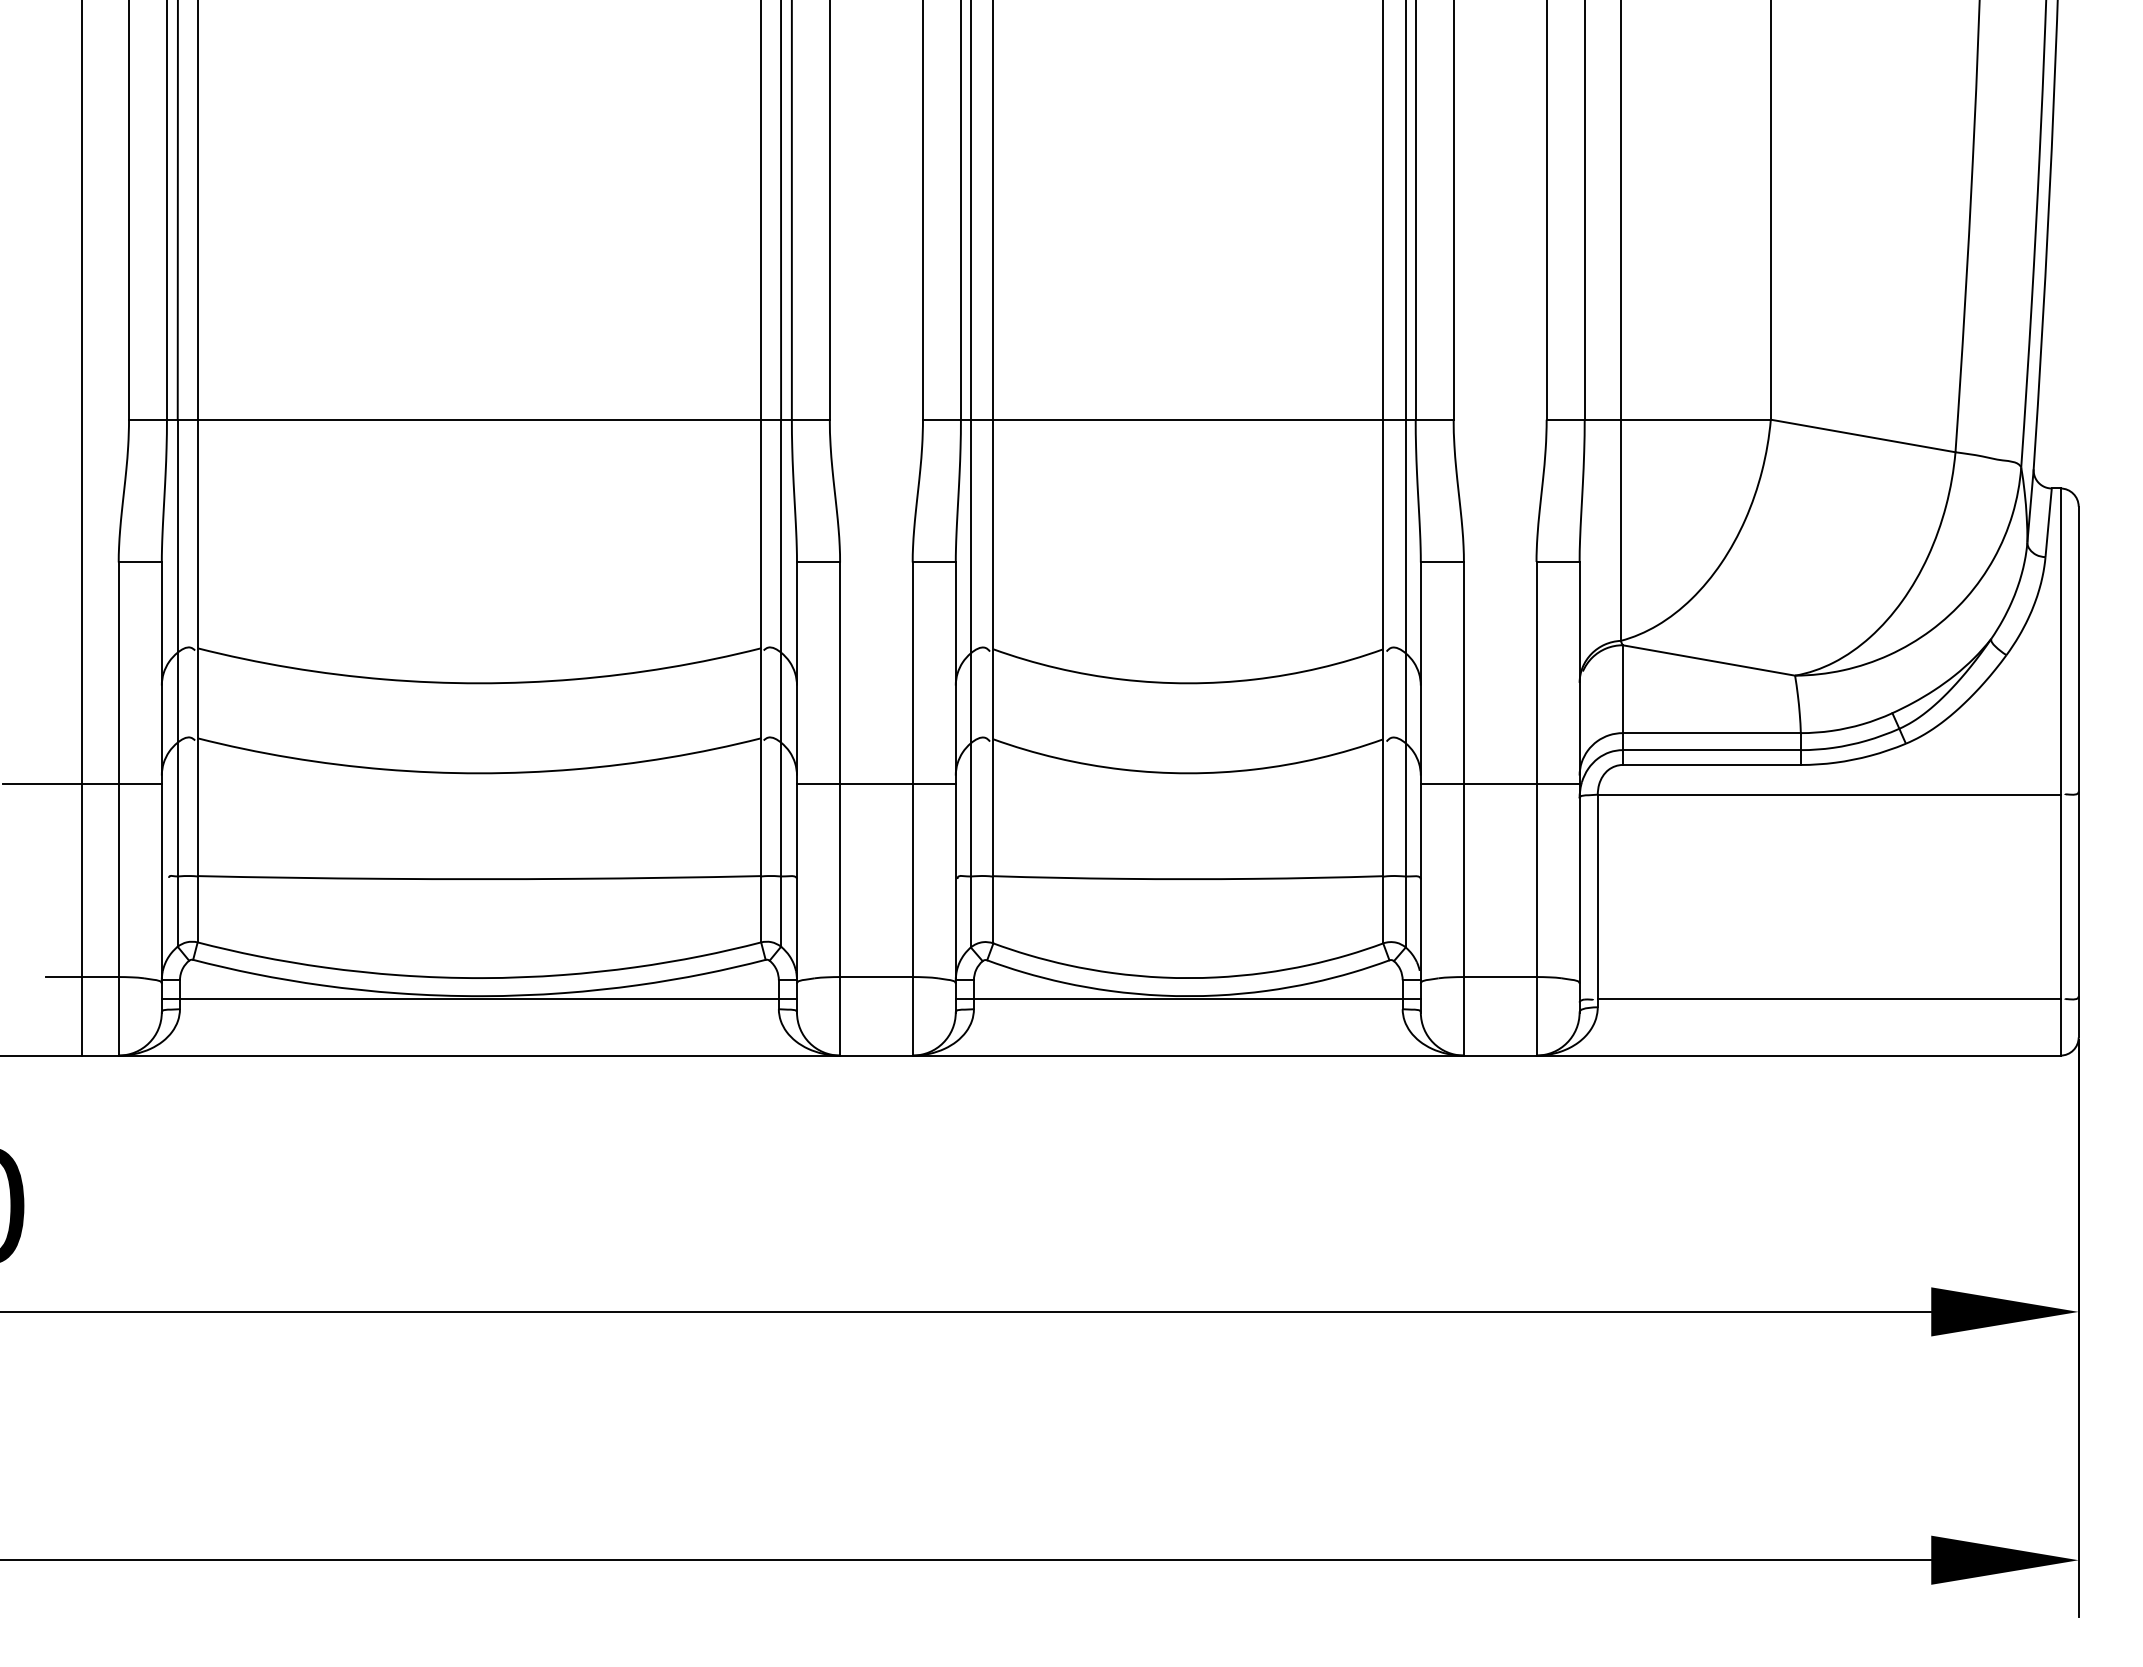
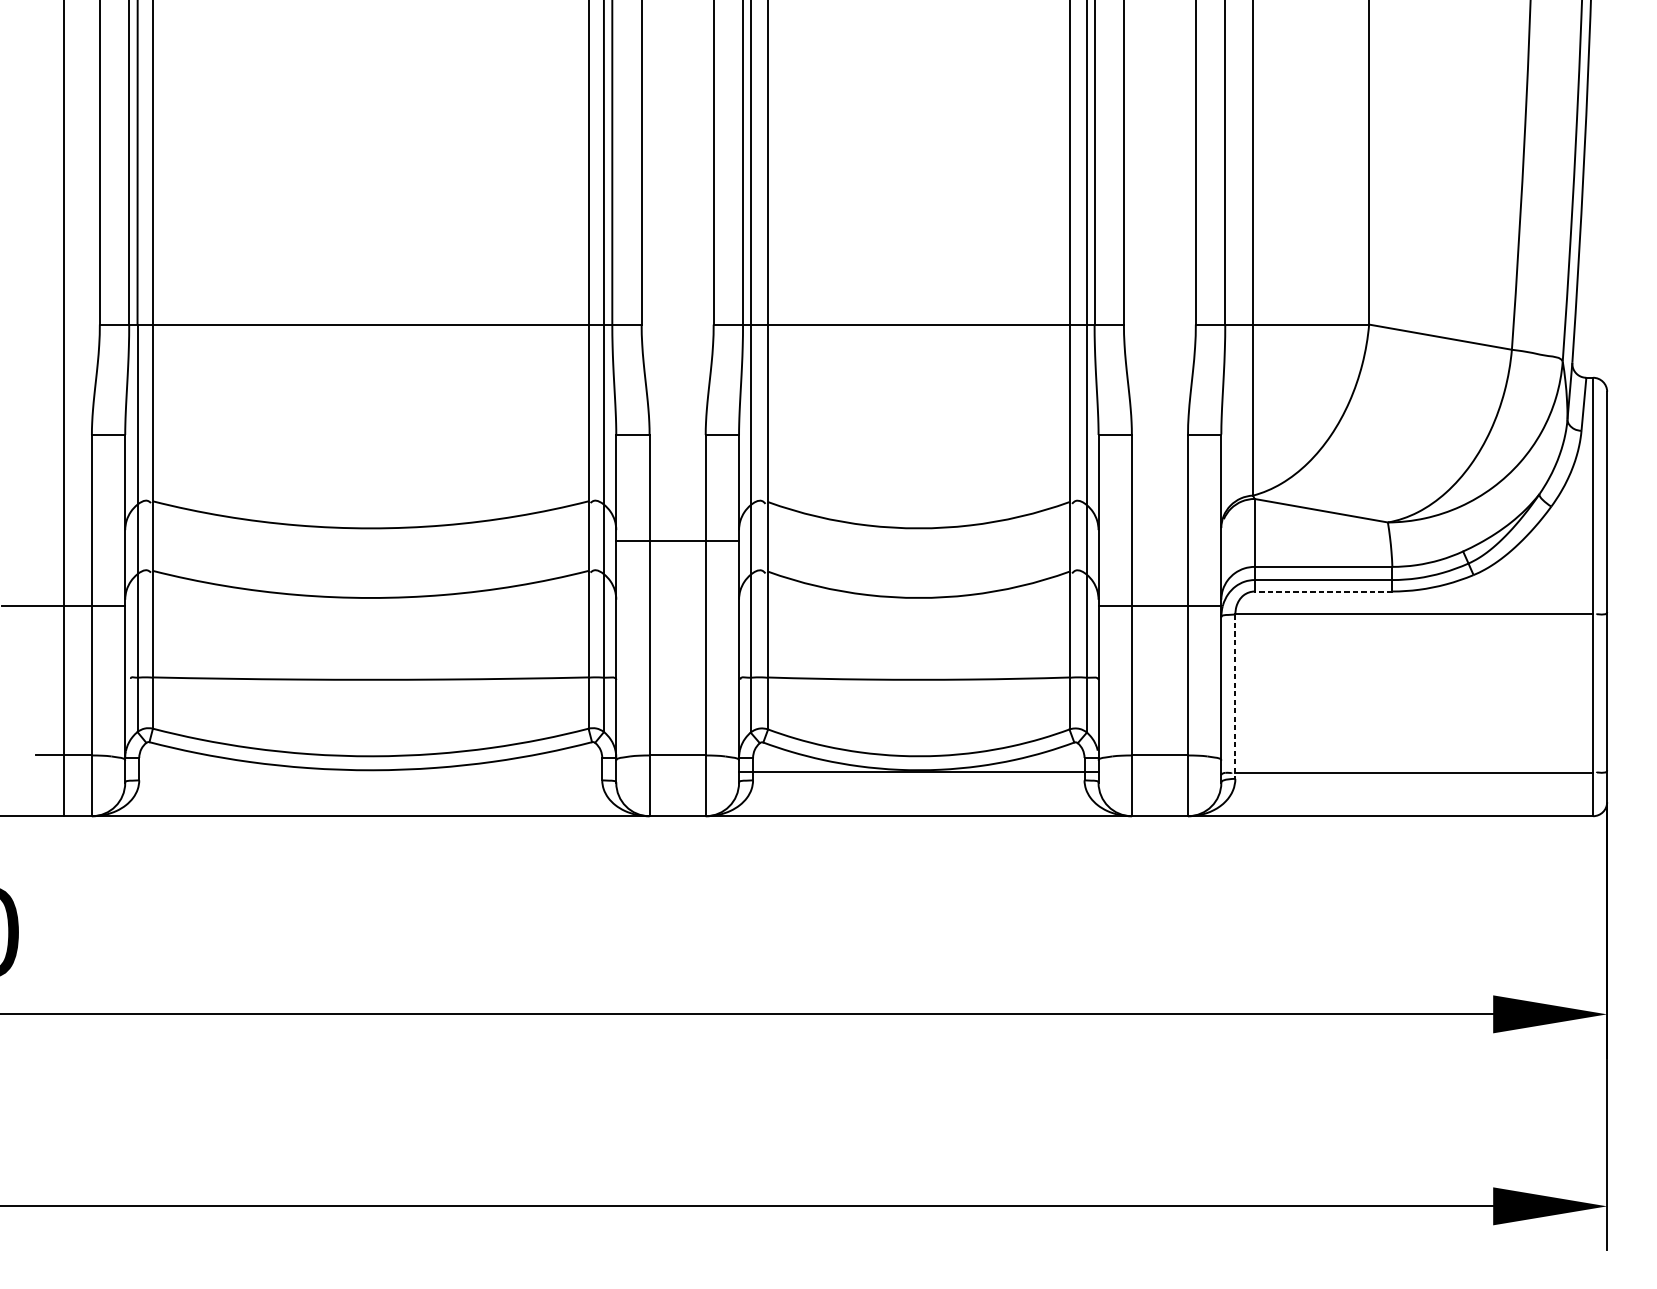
line: (1711, 764) -> (1323, 591), solid -> dashed
line: (876, 783) -> (677, 540), moved
line: (1597, 901) -> (1235, 697), solid -> dashed
line: (479, 998) -> (370, 772), removed

